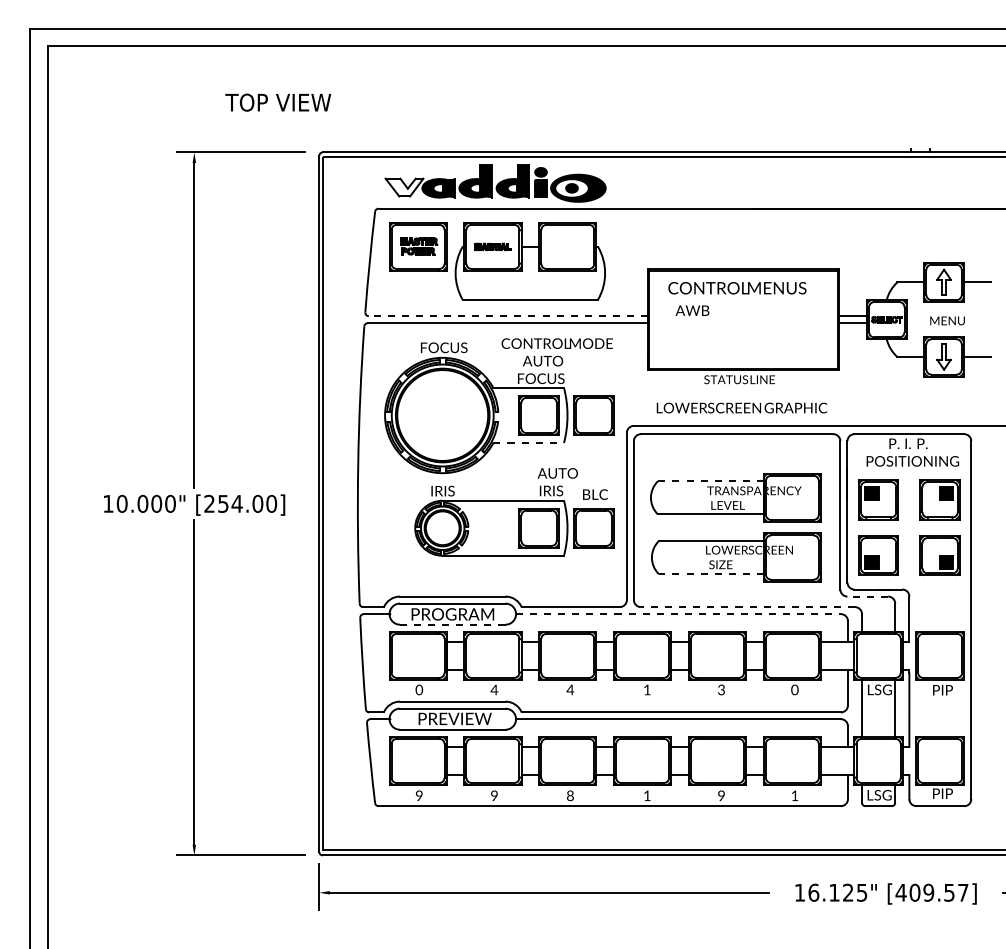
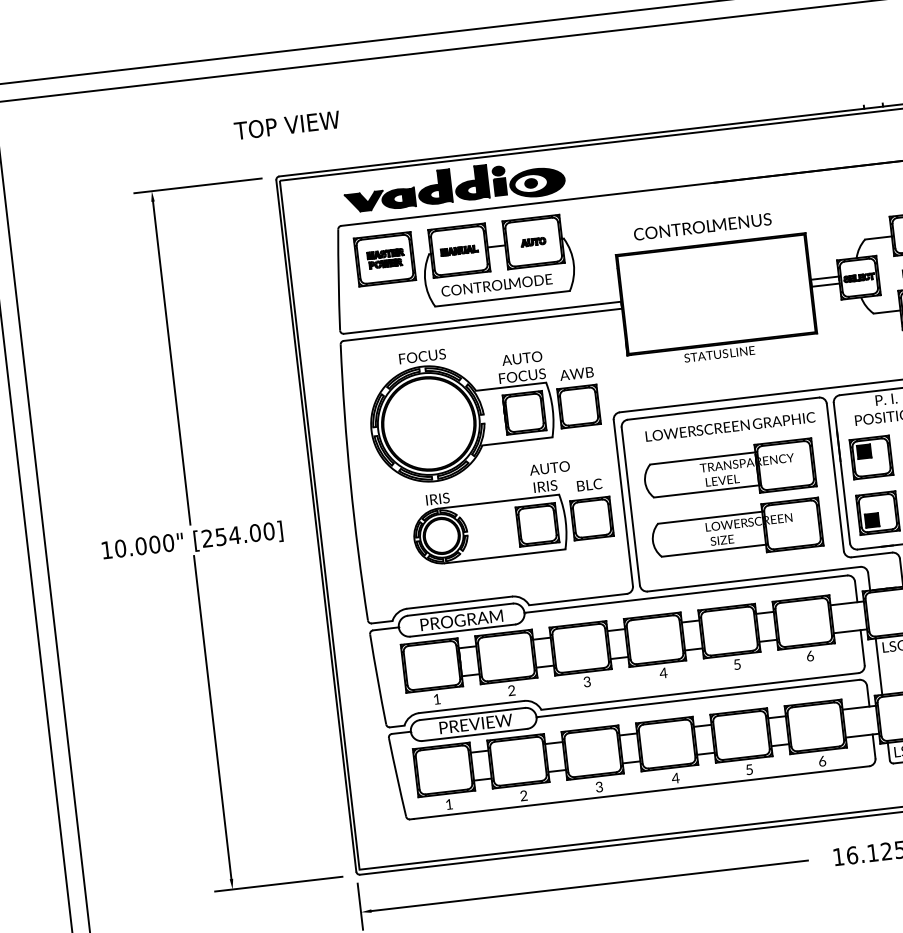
text: (278, 102) -> (287, 125), moved
fill: (404, 187) -> (364, 201), added
part: (567, 246) -> (533, 241), added
text: (737, 288) -> (702, 227), moved
text: (692, 310) -> (576, 373), moved
line: (508, 316) -> (482, 318), dashed -> solid
text: (556, 343) -> (496, 285), moved
text: (741, 407) -> (729, 426), moved
line: (529, 443) -> (518, 441), dashed -> solid
line: (710, 481) -> (702, 458), dashed -> solid
line: (710, 574) -> (713, 551), dashed -> solid
line: (867, 596) -> (871, 554), dashed -> solid
line: (747, 607) -> (753, 579), dashed -> solid
line: (679, 614) -> (686, 594), dashed -> solid
line: (452, 624) -> (462, 630), dashed -> solid
text: (419, 689) -> (437, 698), 0 -> 1
text: (494, 689) -> (511, 690), 4 -> 2
text: (570, 689) -> (587, 681), 4 -> 3
text: (646, 689) -> (662, 672), 1 -> 4
text: (721, 689) -> (737, 664), 3 -> 5
text: (794, 689) -> (809, 655), 0 -> 6
text: (418, 795) -> (448, 804), 9 -> 1
text: (570, 795) -> (599, 786), 8 -> 3
text: (647, 795) -> (675, 777), 1 -> 4
text: (721, 795) -> (749, 769), 9 -> 5
text: (794, 795) -> (821, 761), 1 -> 6
text: (494, 796) -> (524, 796), 9 -> 2

